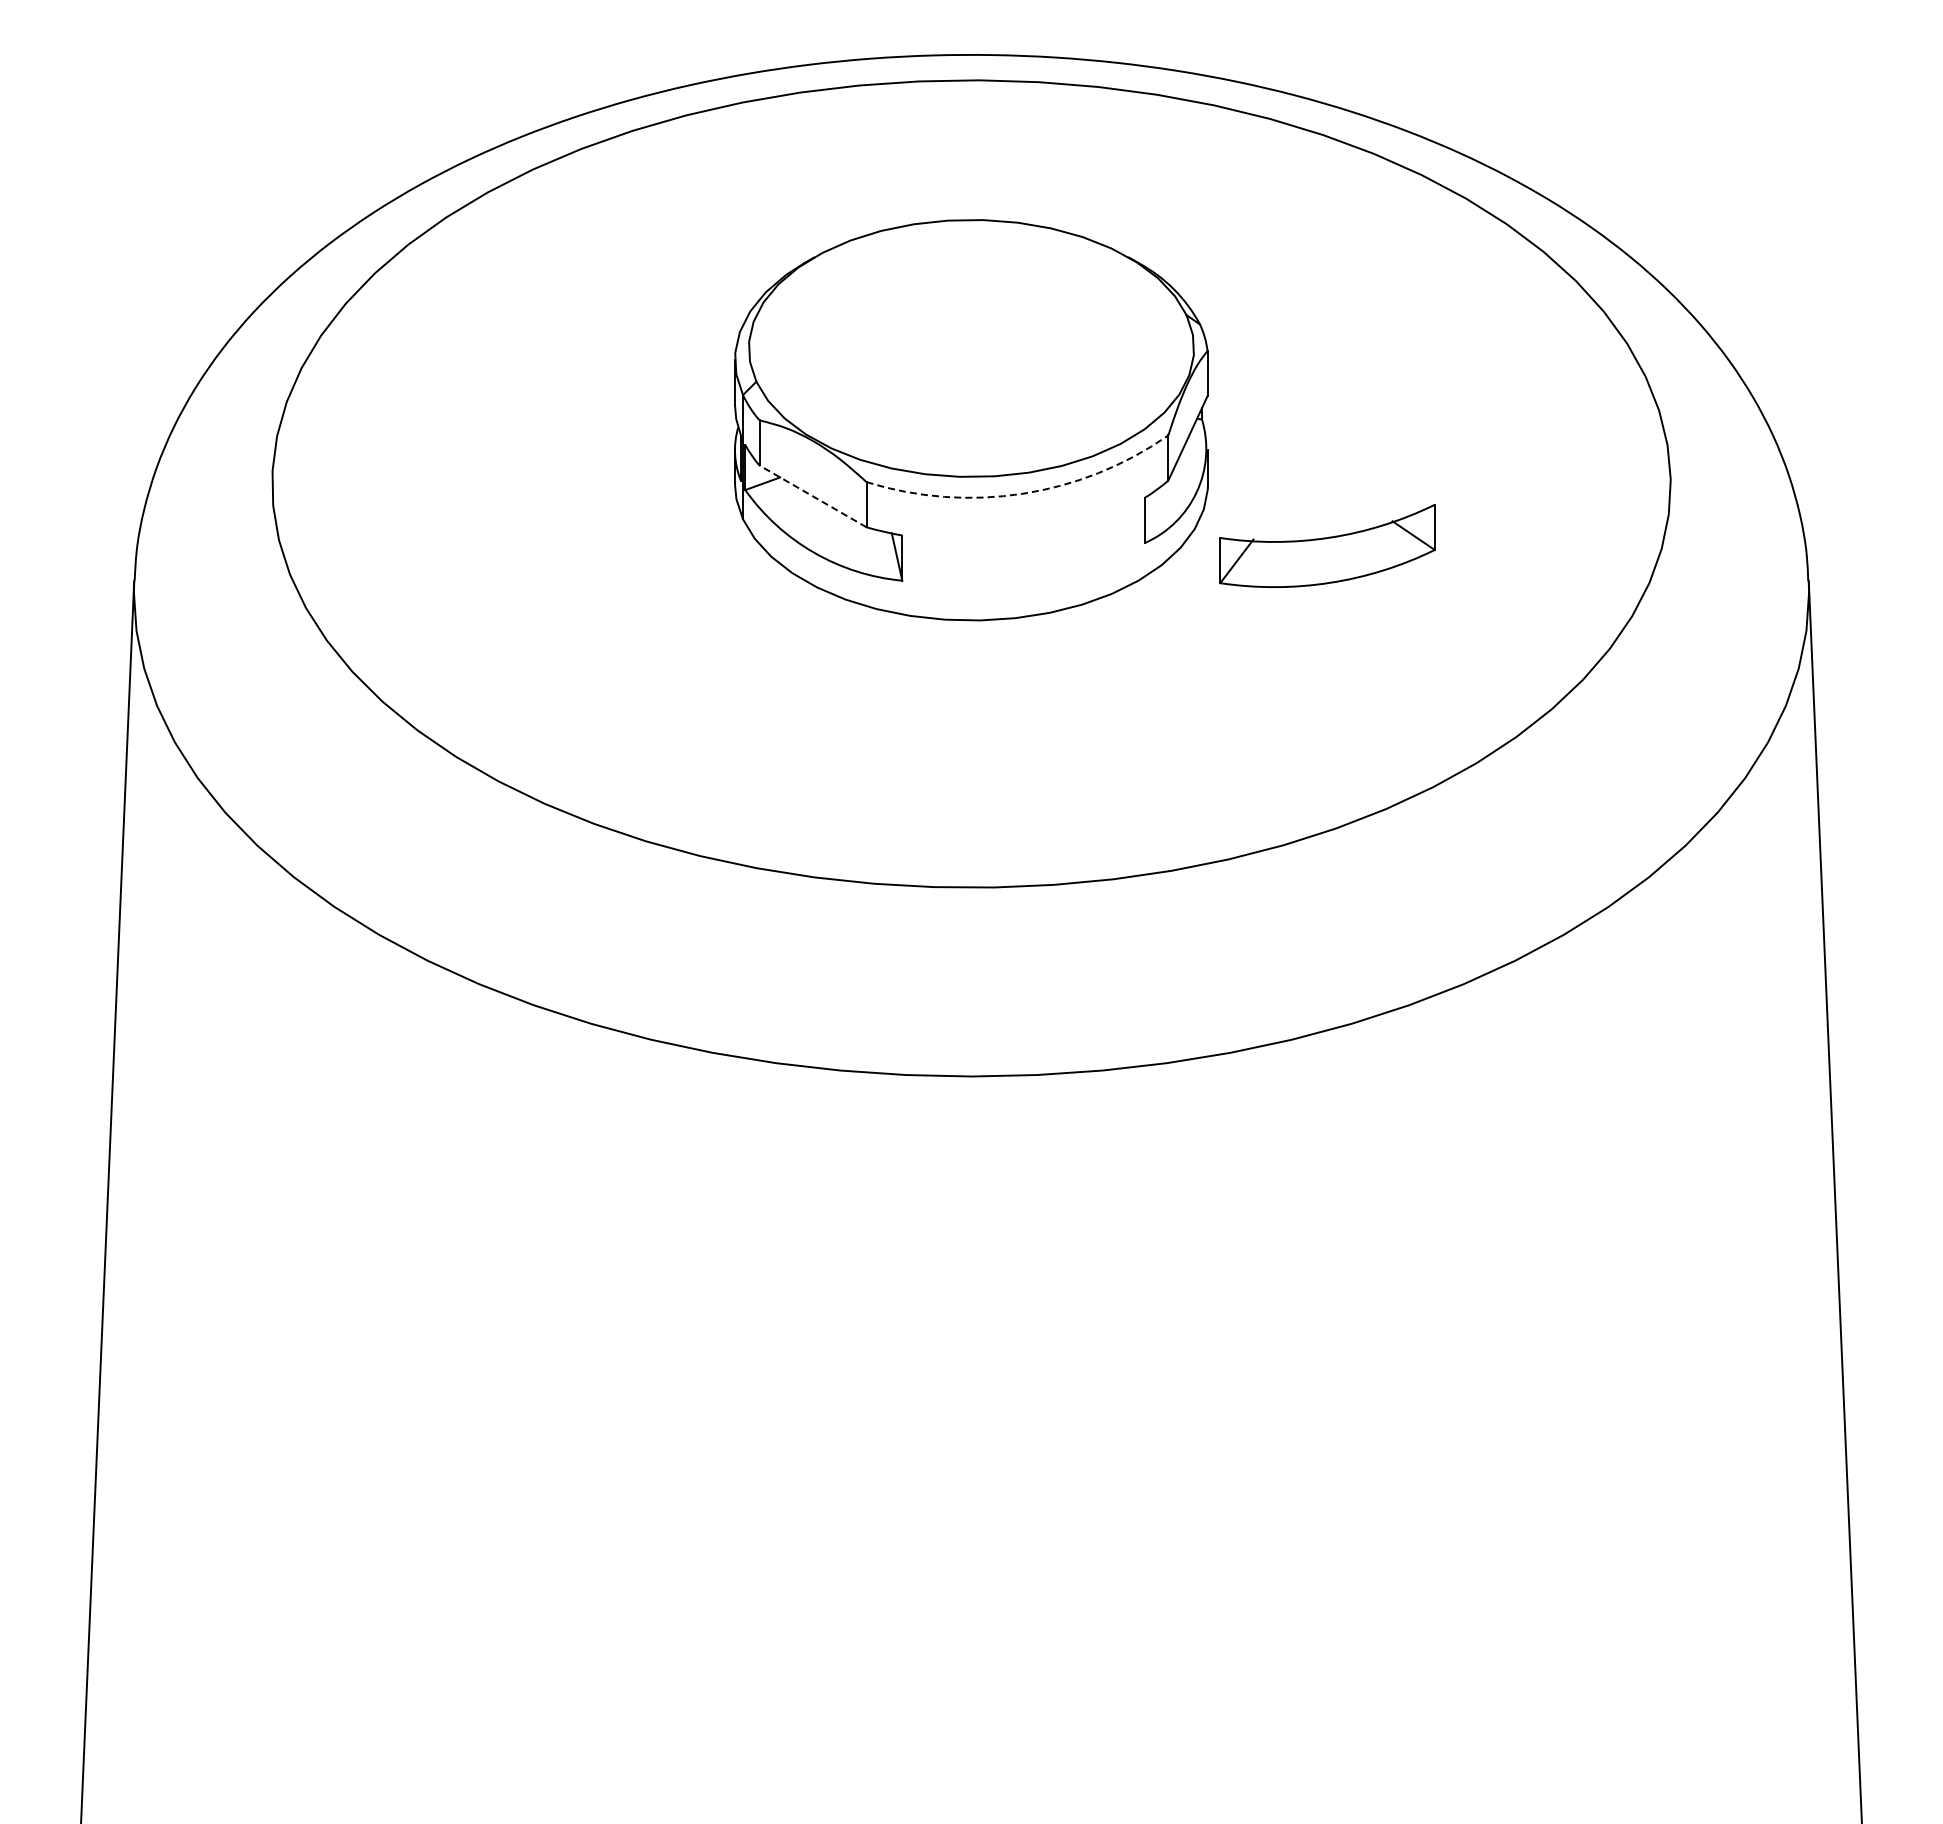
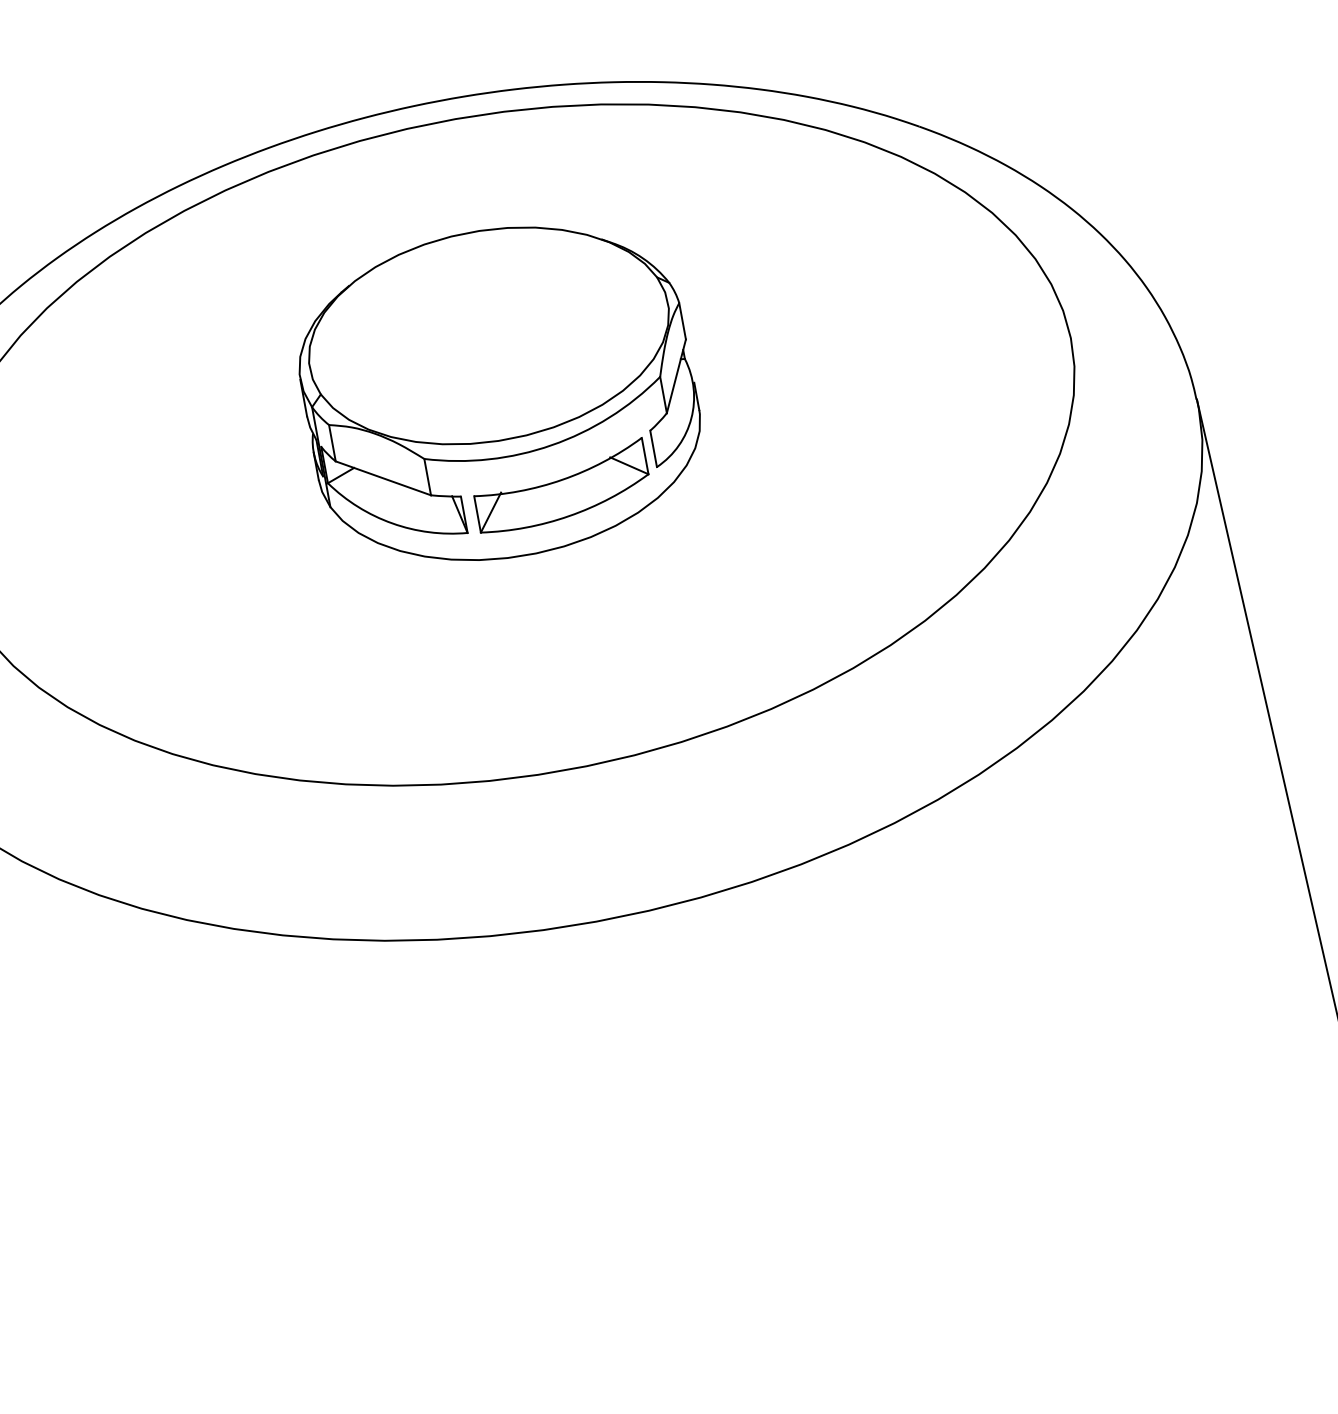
arc: (1022, 493) -> (551, 445), dashed -> solid
line: (813, 496) -> (383, 478), dashed -> solid
part: (1327, 545) -> (561, 486), moved

